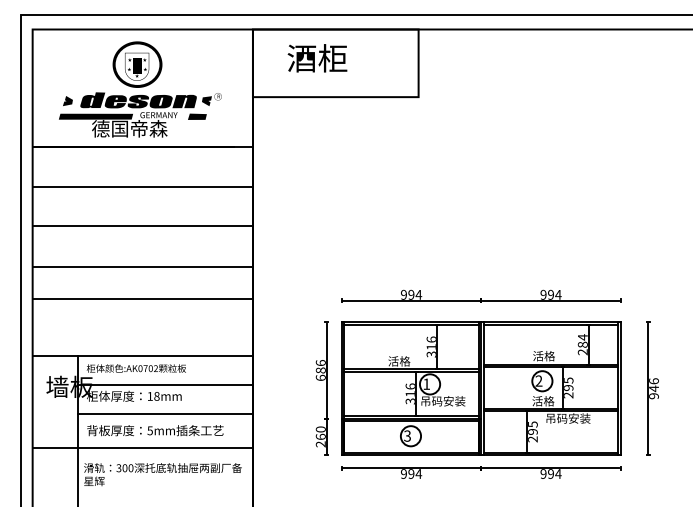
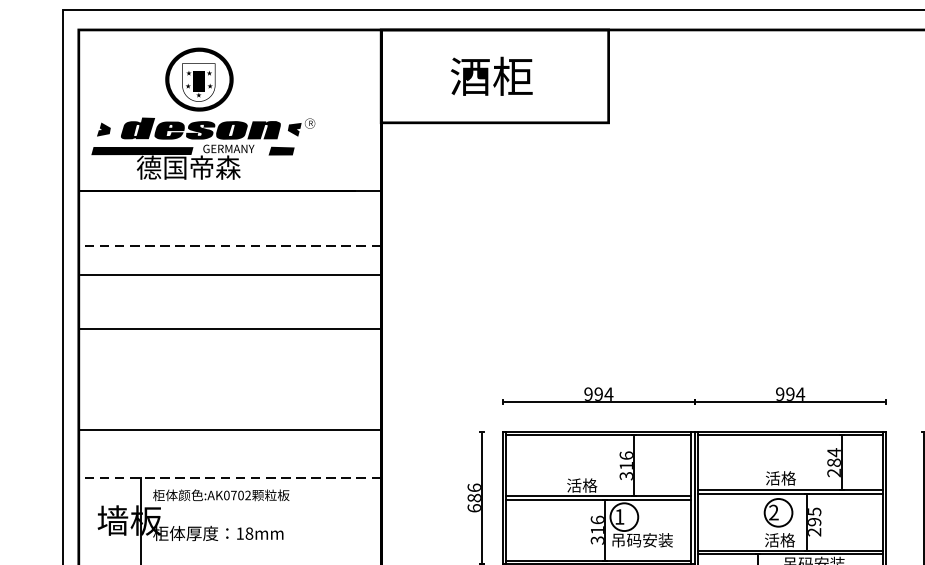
text: (317, 58) -> (491, 76), moved
text: (140, 89) -> (203, 113), moved
line: (142, 186) -> (229, 245), solid -> dashed
line: (142, 226) -> (229, 275), moved
line: (142, 267) -> (229, 329), moved
line: (142, 298) -> (229, 429), moved
line: (142, 355) -> (229, 477), solid -> dashed
line: (164, 384) -> (259, 517), removed
line: (164, 413) -> (259, 557), removed

